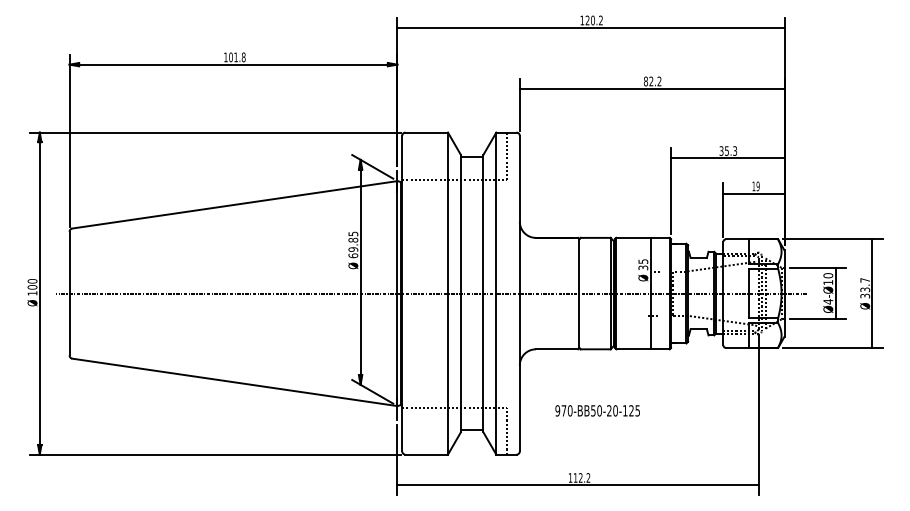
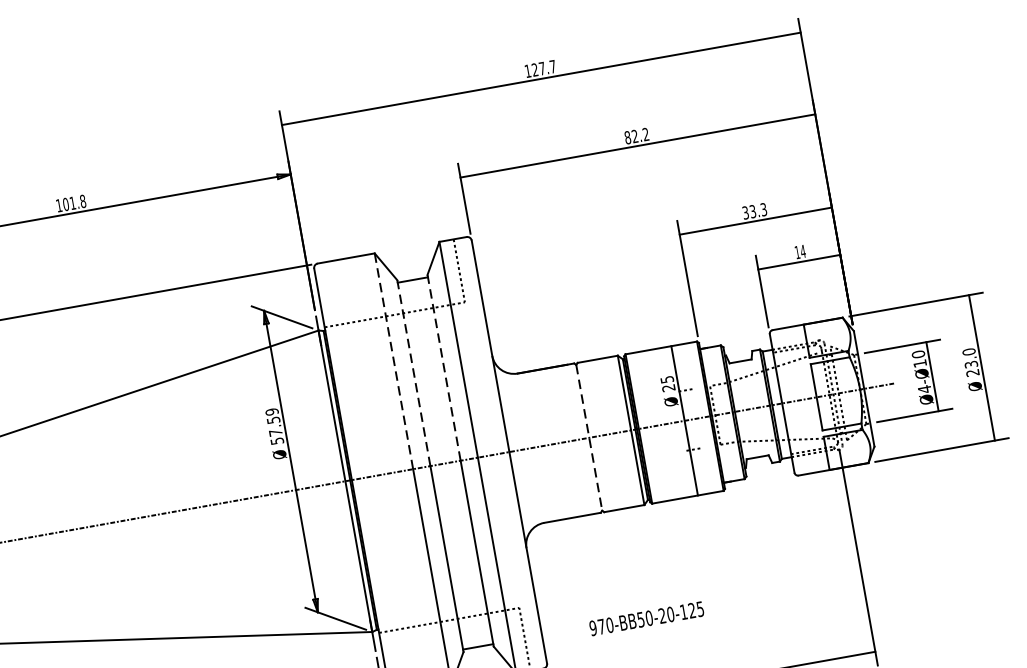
text: (596, 20) -> (546, 67), 120.2 -> 127.7
text: (726, 150) -> (752, 210), 35.3 -> 33.3
text: (757, 186) -> (802, 251), 19 -> 14
line: (448, 213) -> (394, 361), solid -> dashed
line: (460, 223) -> (413, 372), solid -> dashed
line: (483, 223) -> (444, 366), solid -> dashed
text: (353, 244) -> (274, 425), 69.85 -> 57.59
text: (643, 267) -> (668, 387), 35 -> 25
text: (865, 288) -> (971, 362), 33.7 -> 23.0
line: (579, 294) -> (589, 439), solid -> dashed
text: (597, 410) -> (646, 618), moved

